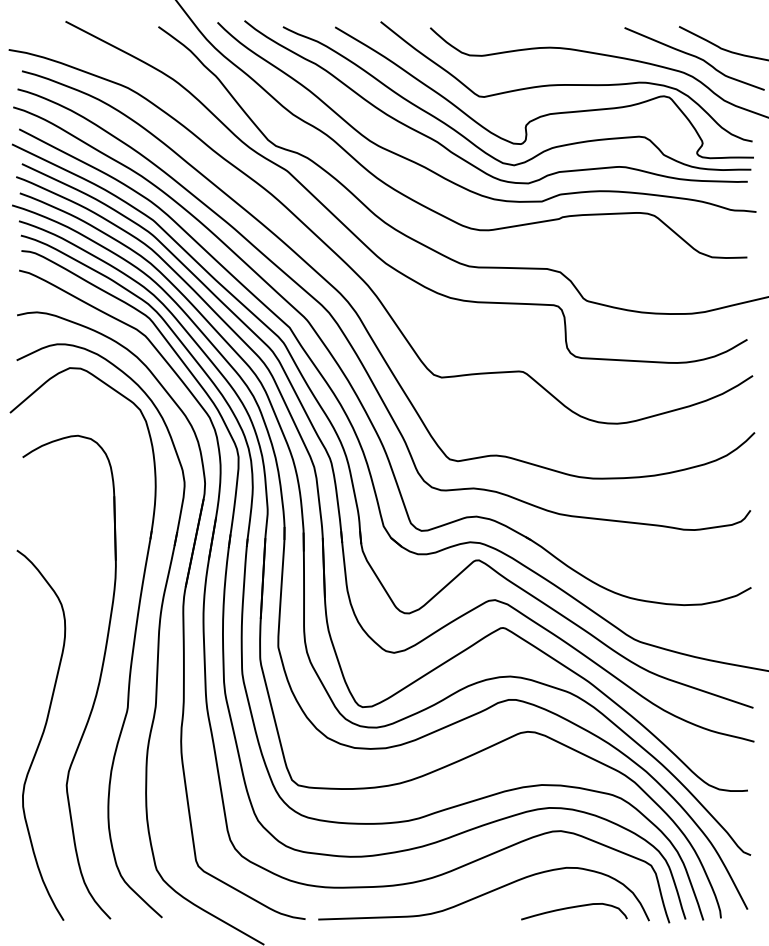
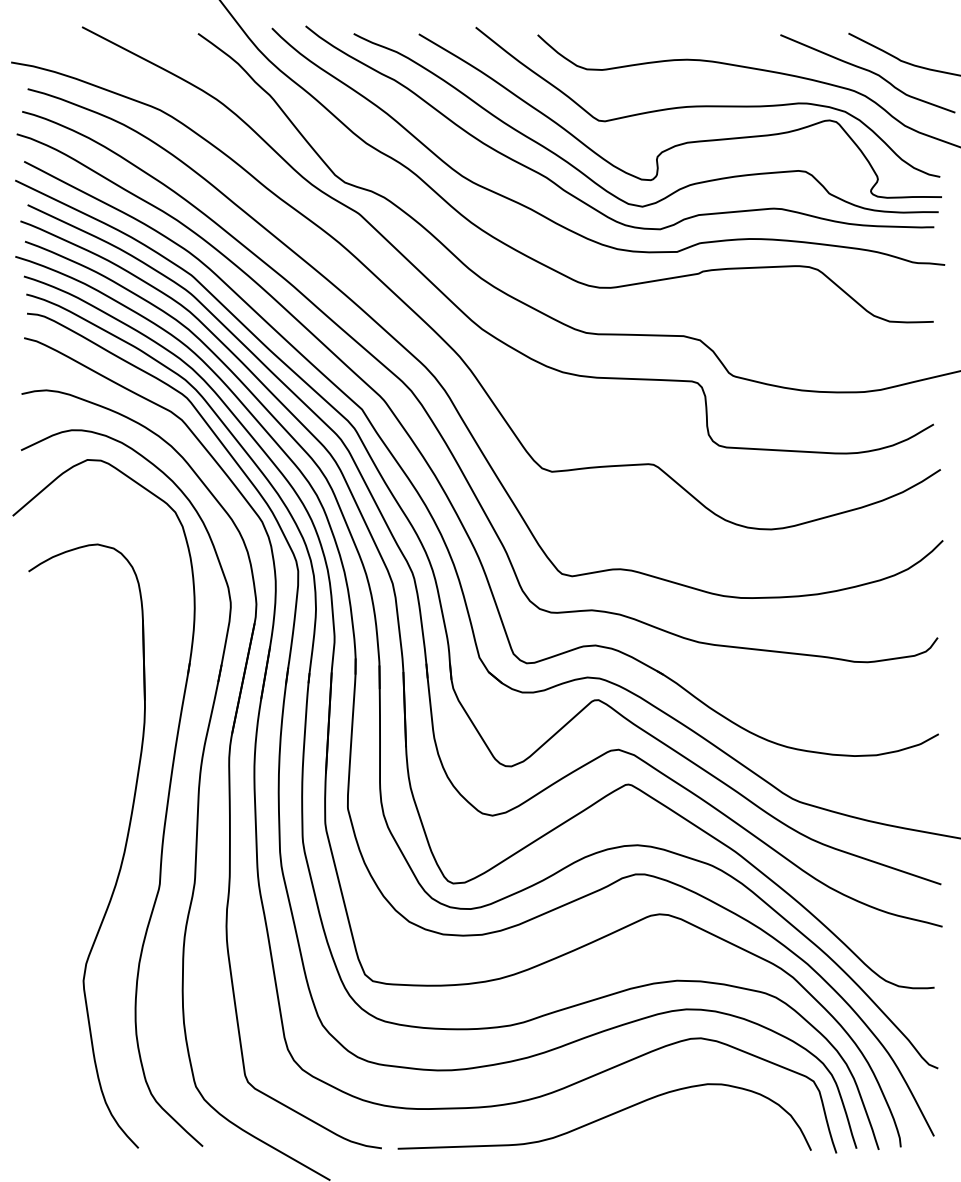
curve: (41, 734) -> (52, 917), removed
curve: (572, 908) -> (715, 1134), removed

